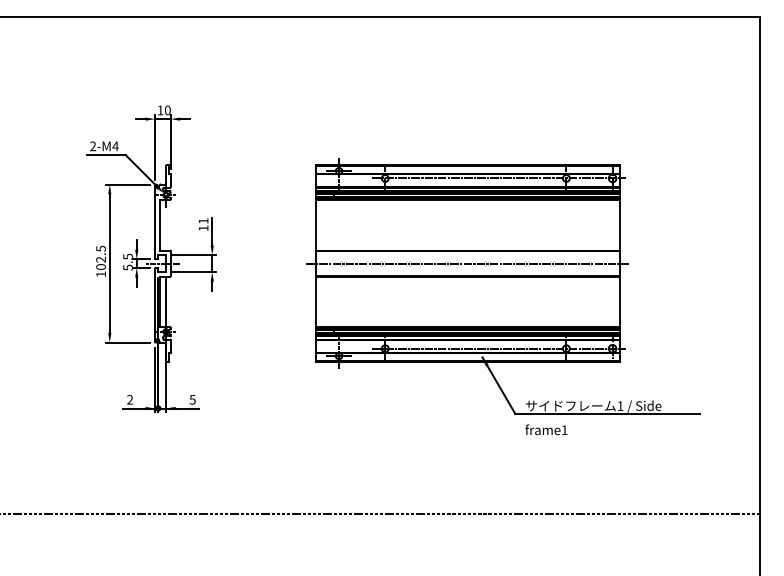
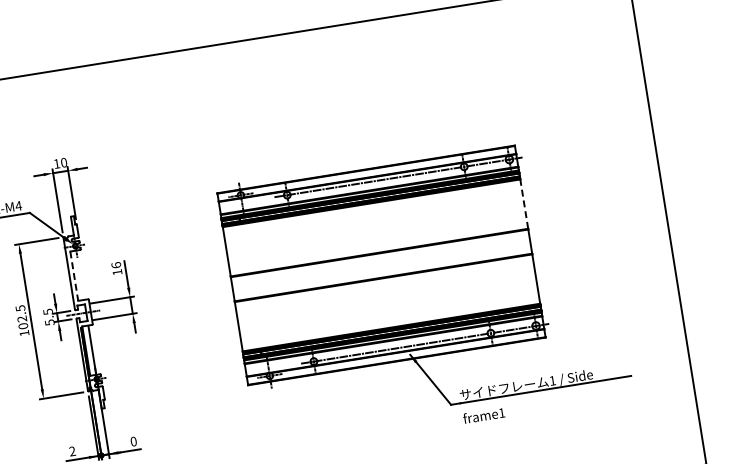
text: (203, 220) -> (116, 264), 11 -> 16
line: (620, 224) -> (524, 203), solid -> dashed
line: (159, 225) -> (73, 276), solid -> dashed
line: (467, 263) -> (380, 265), removed
text: (192, 399) -> (133, 441), 5 -> 0

